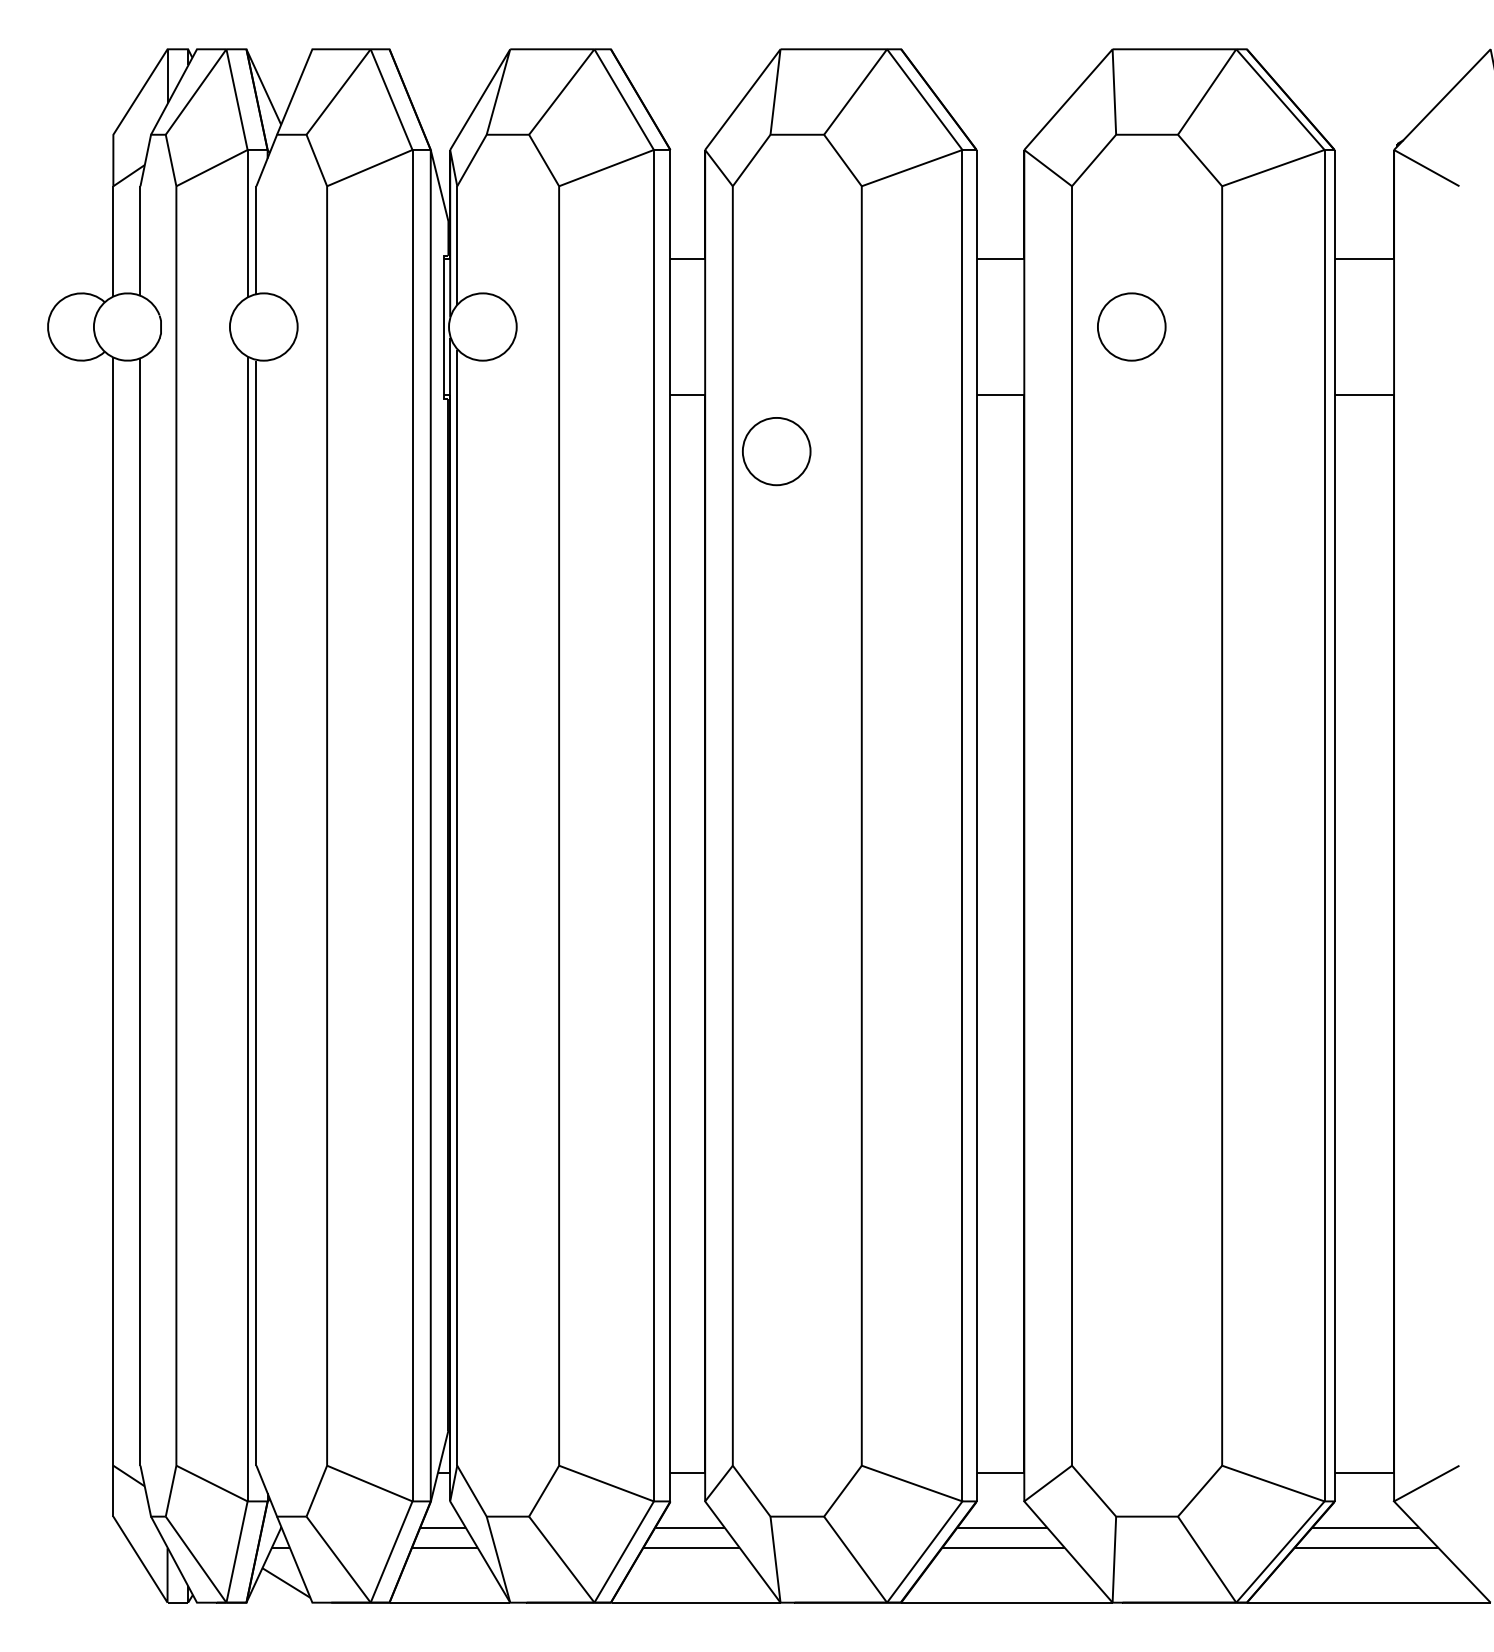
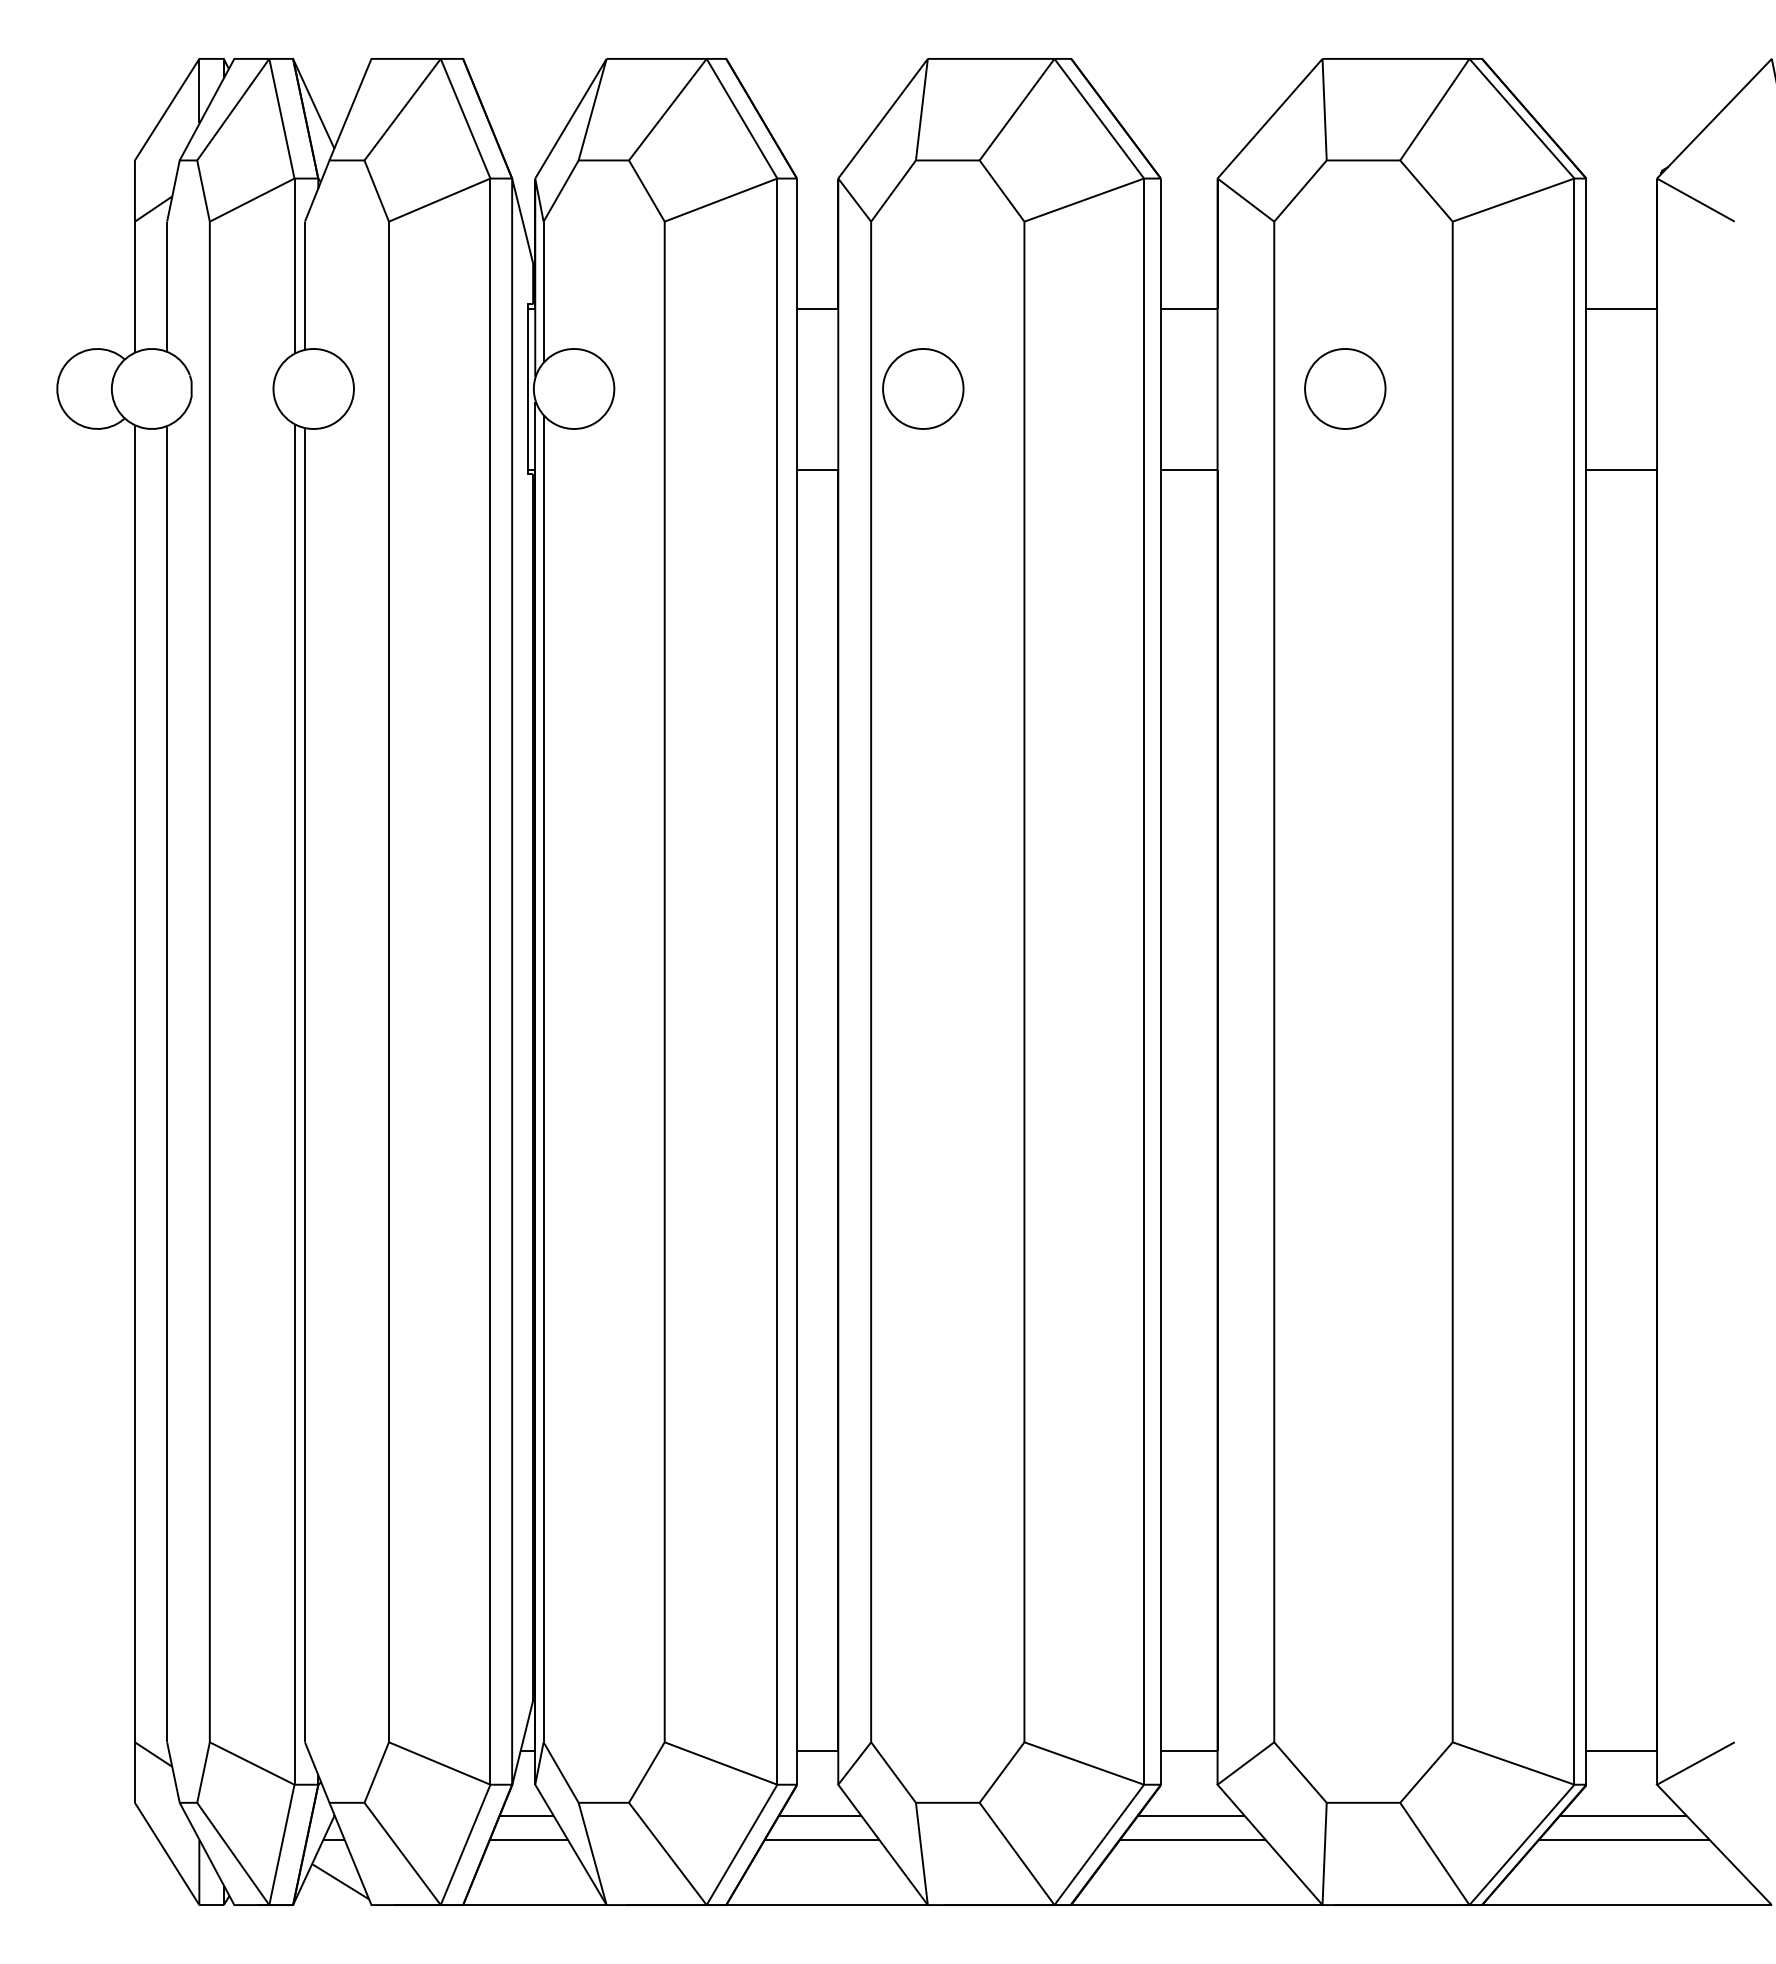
part: (776, 451) -> (923, 388), moved

